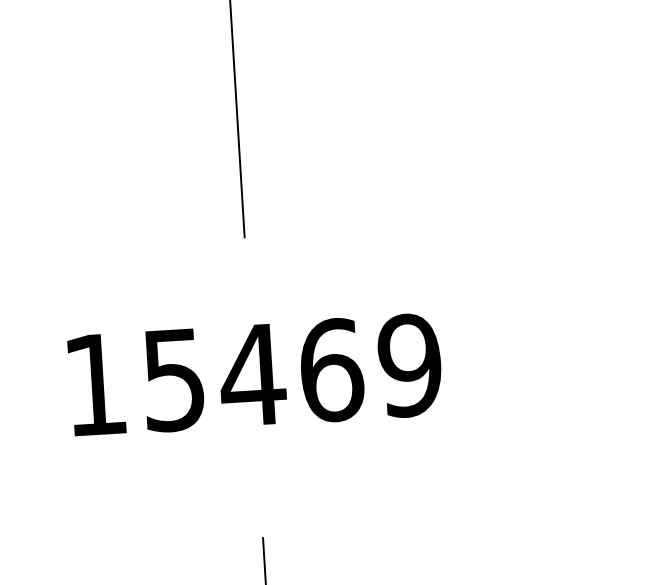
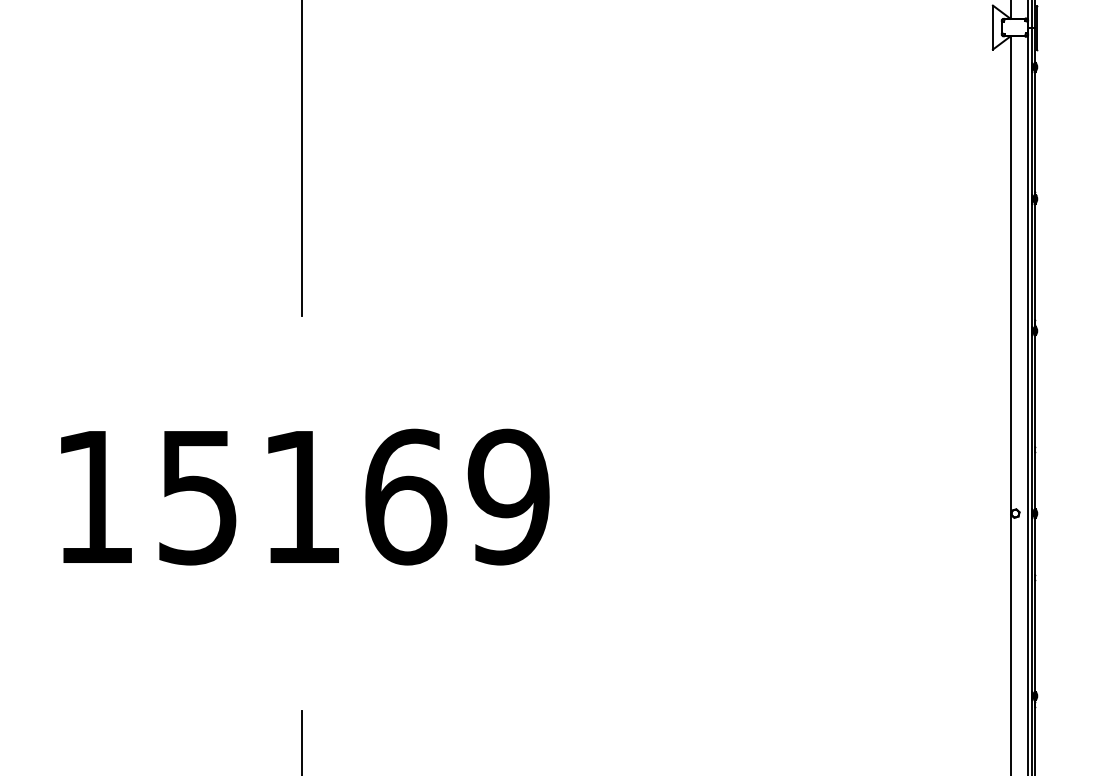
text: (252, 374) -> (301, 496), 15469 -> 15169

